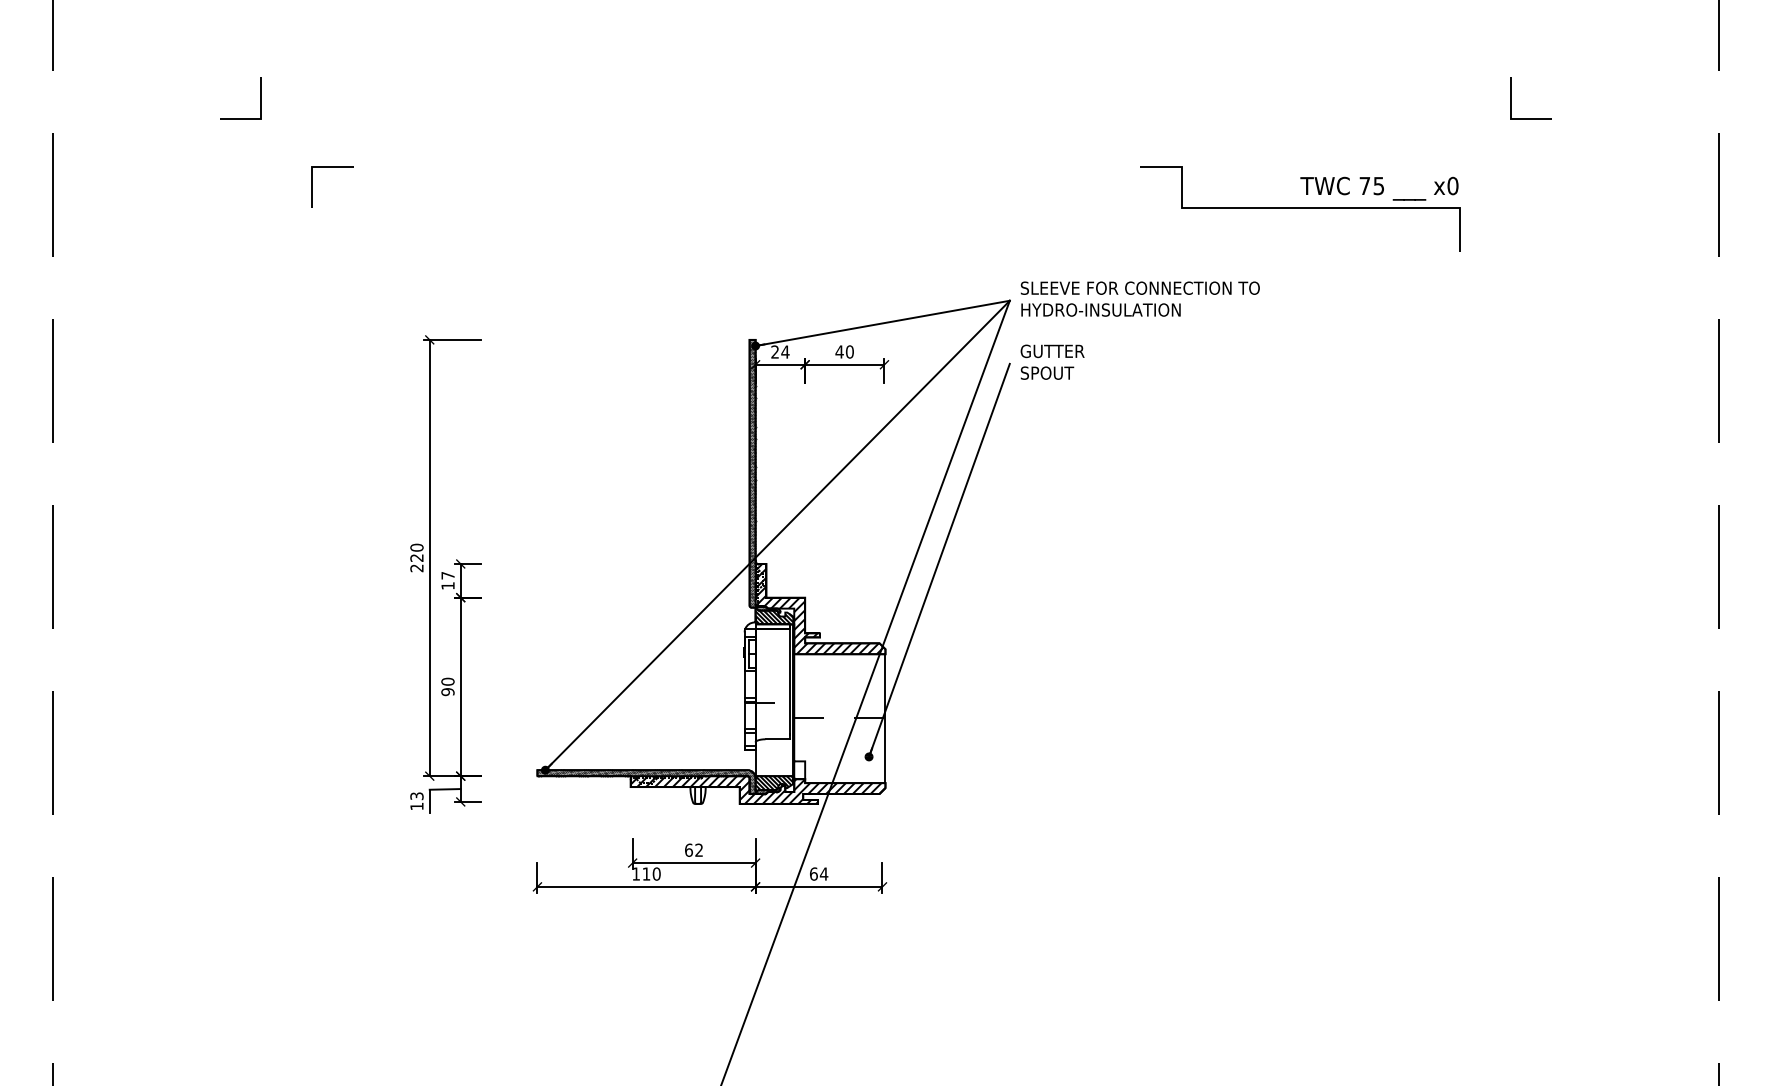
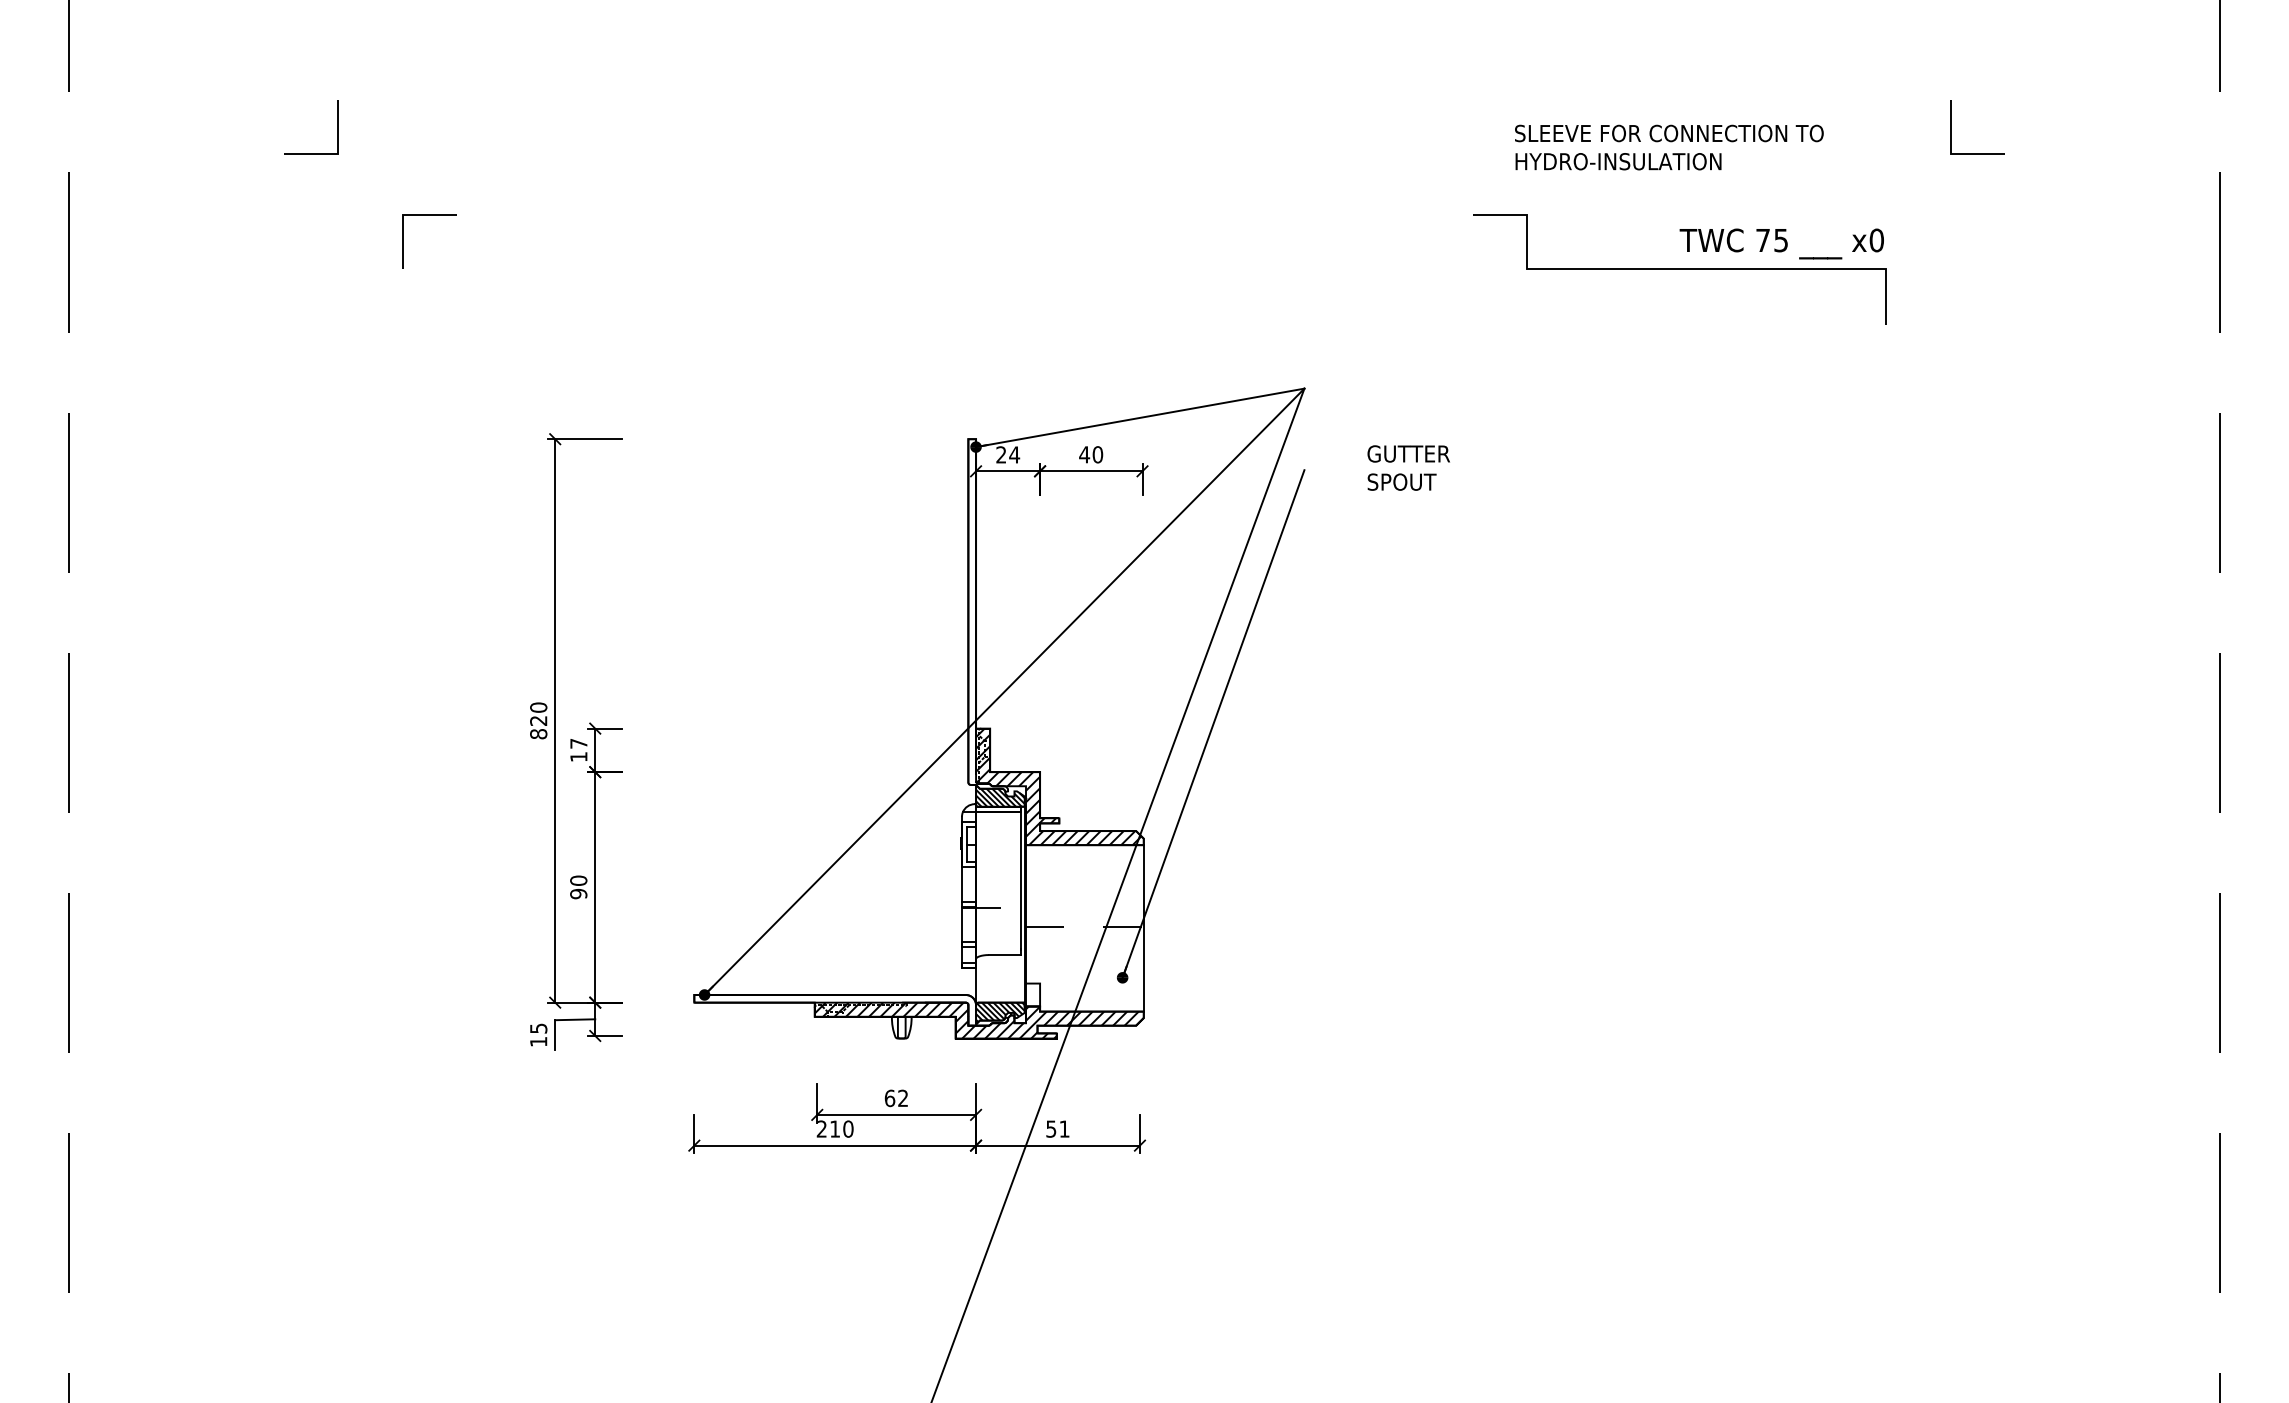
text: (1139, 298) -> (1668, 146), moved
text: (1052, 361) -> (1408, 467), moved
hatch: (764, 476) -> (987, 615), removed
text: (416, 568) -> (538, 734), 220 -> 820
hatch: (658, 781) -> (850, 1009), removed
text: (416, 795) -> (538, 1027), 13 -> 15
text: (635, 873) -> (820, 1128), 110 -> 210
text: (819, 873) -> (1058, 1128), 64 -> 51

